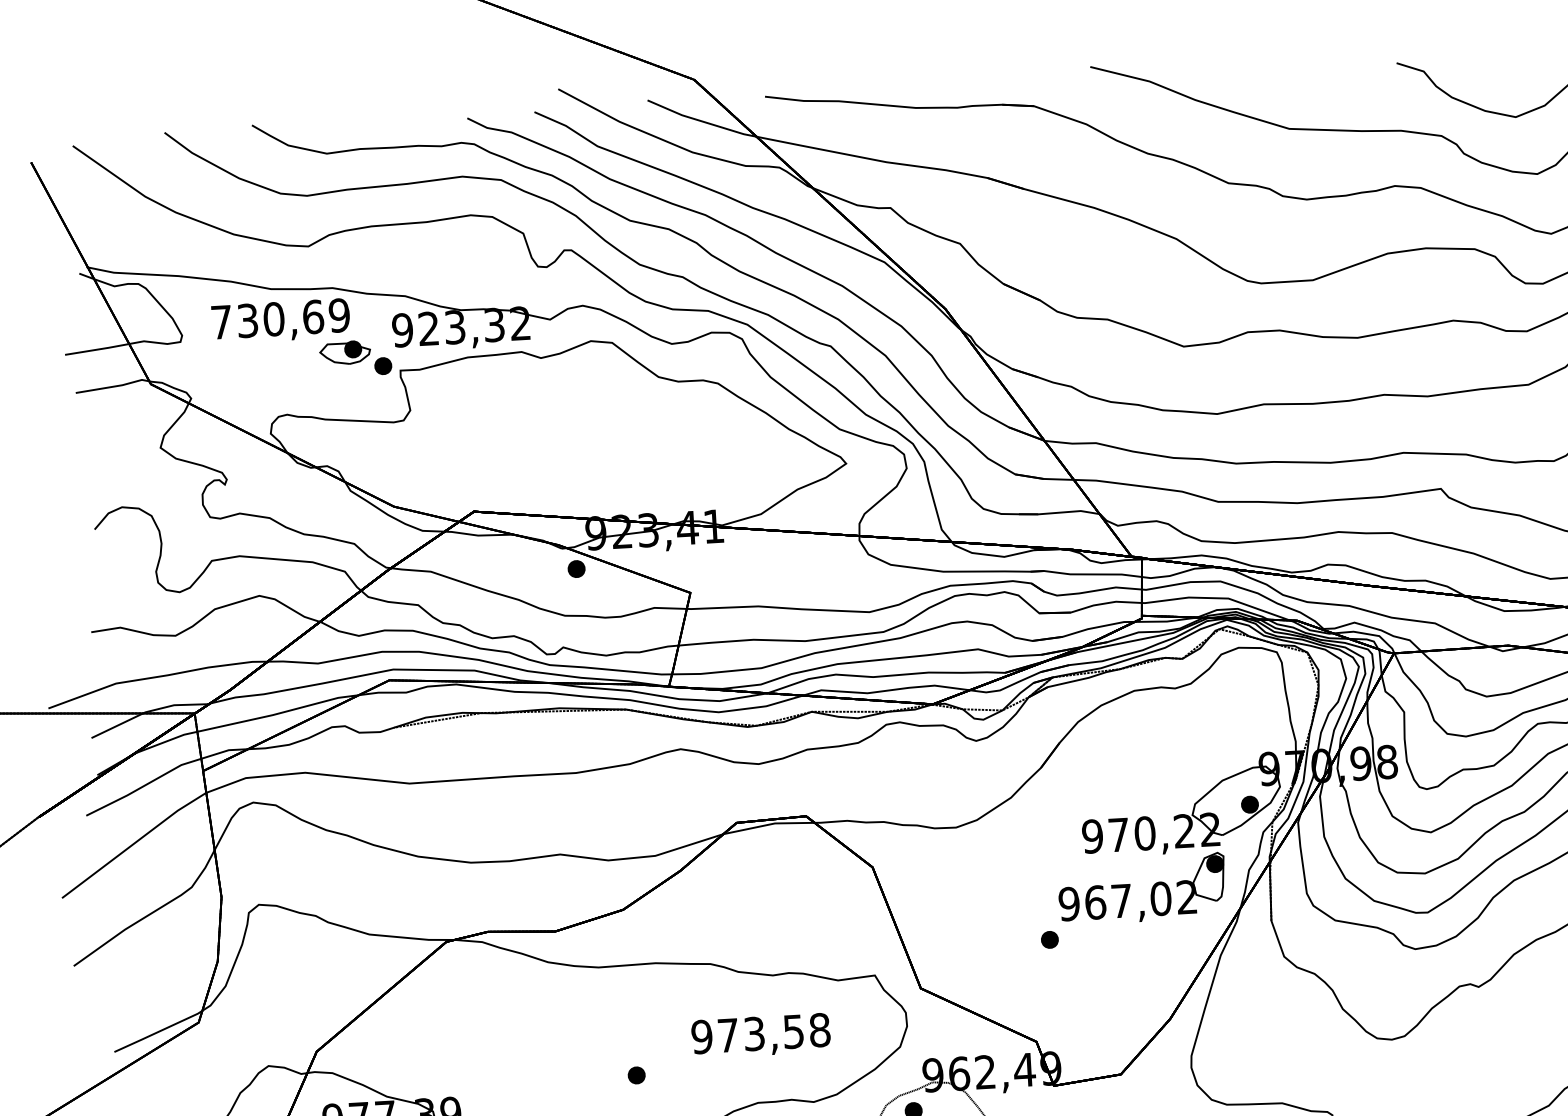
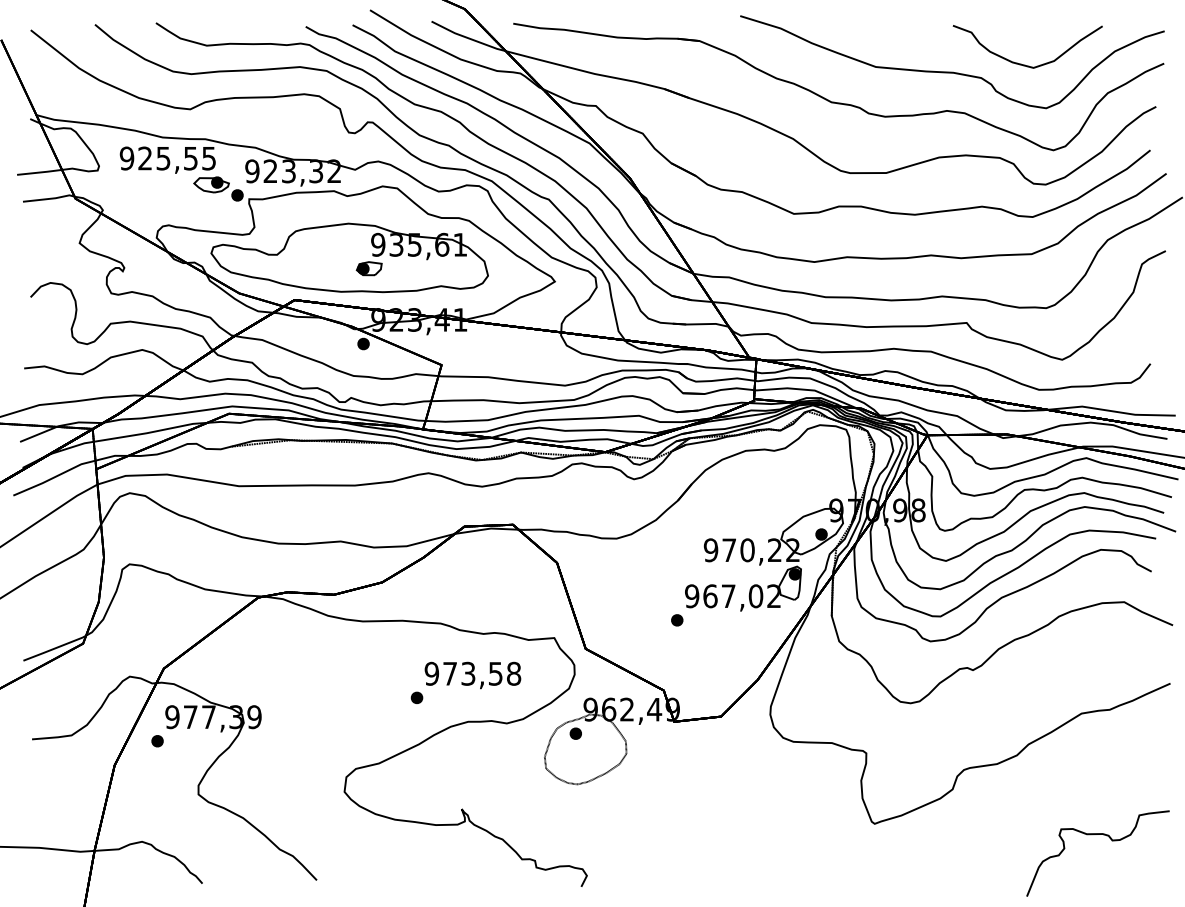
text: (279, 318) -> (167, 158), 730,69 -> 925,55
part: (549, 445) -> (349, 257), added
part: (635, 1074) -> (416, 697), moved

